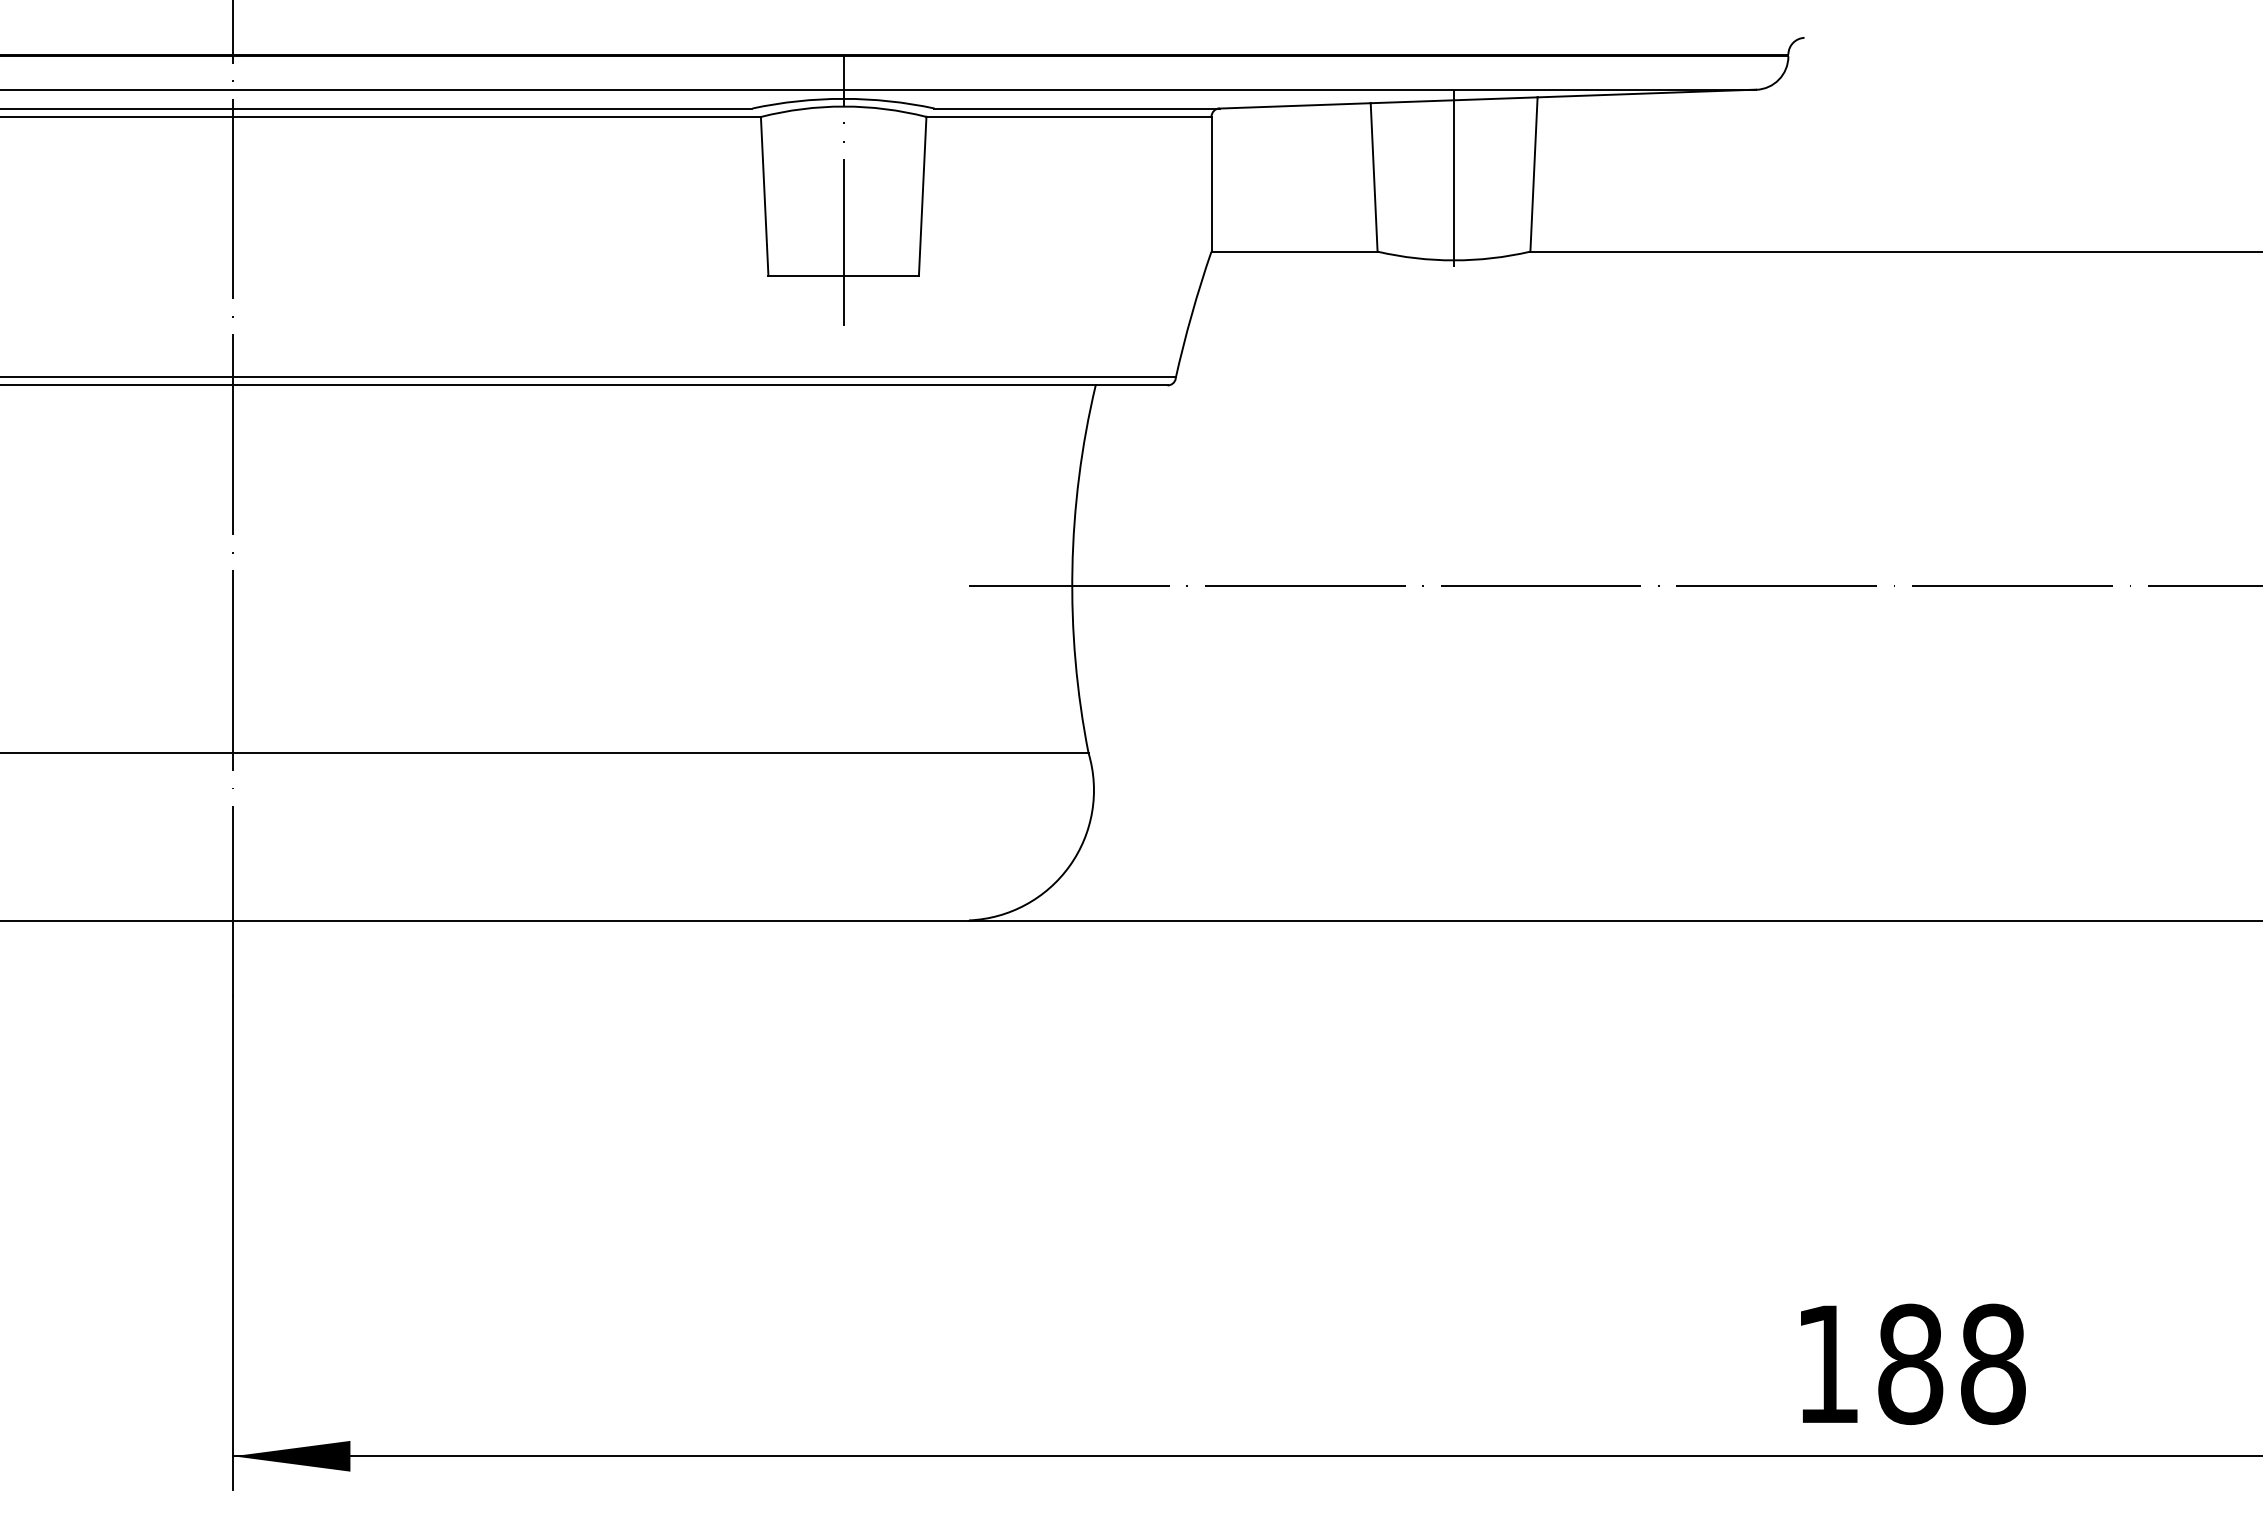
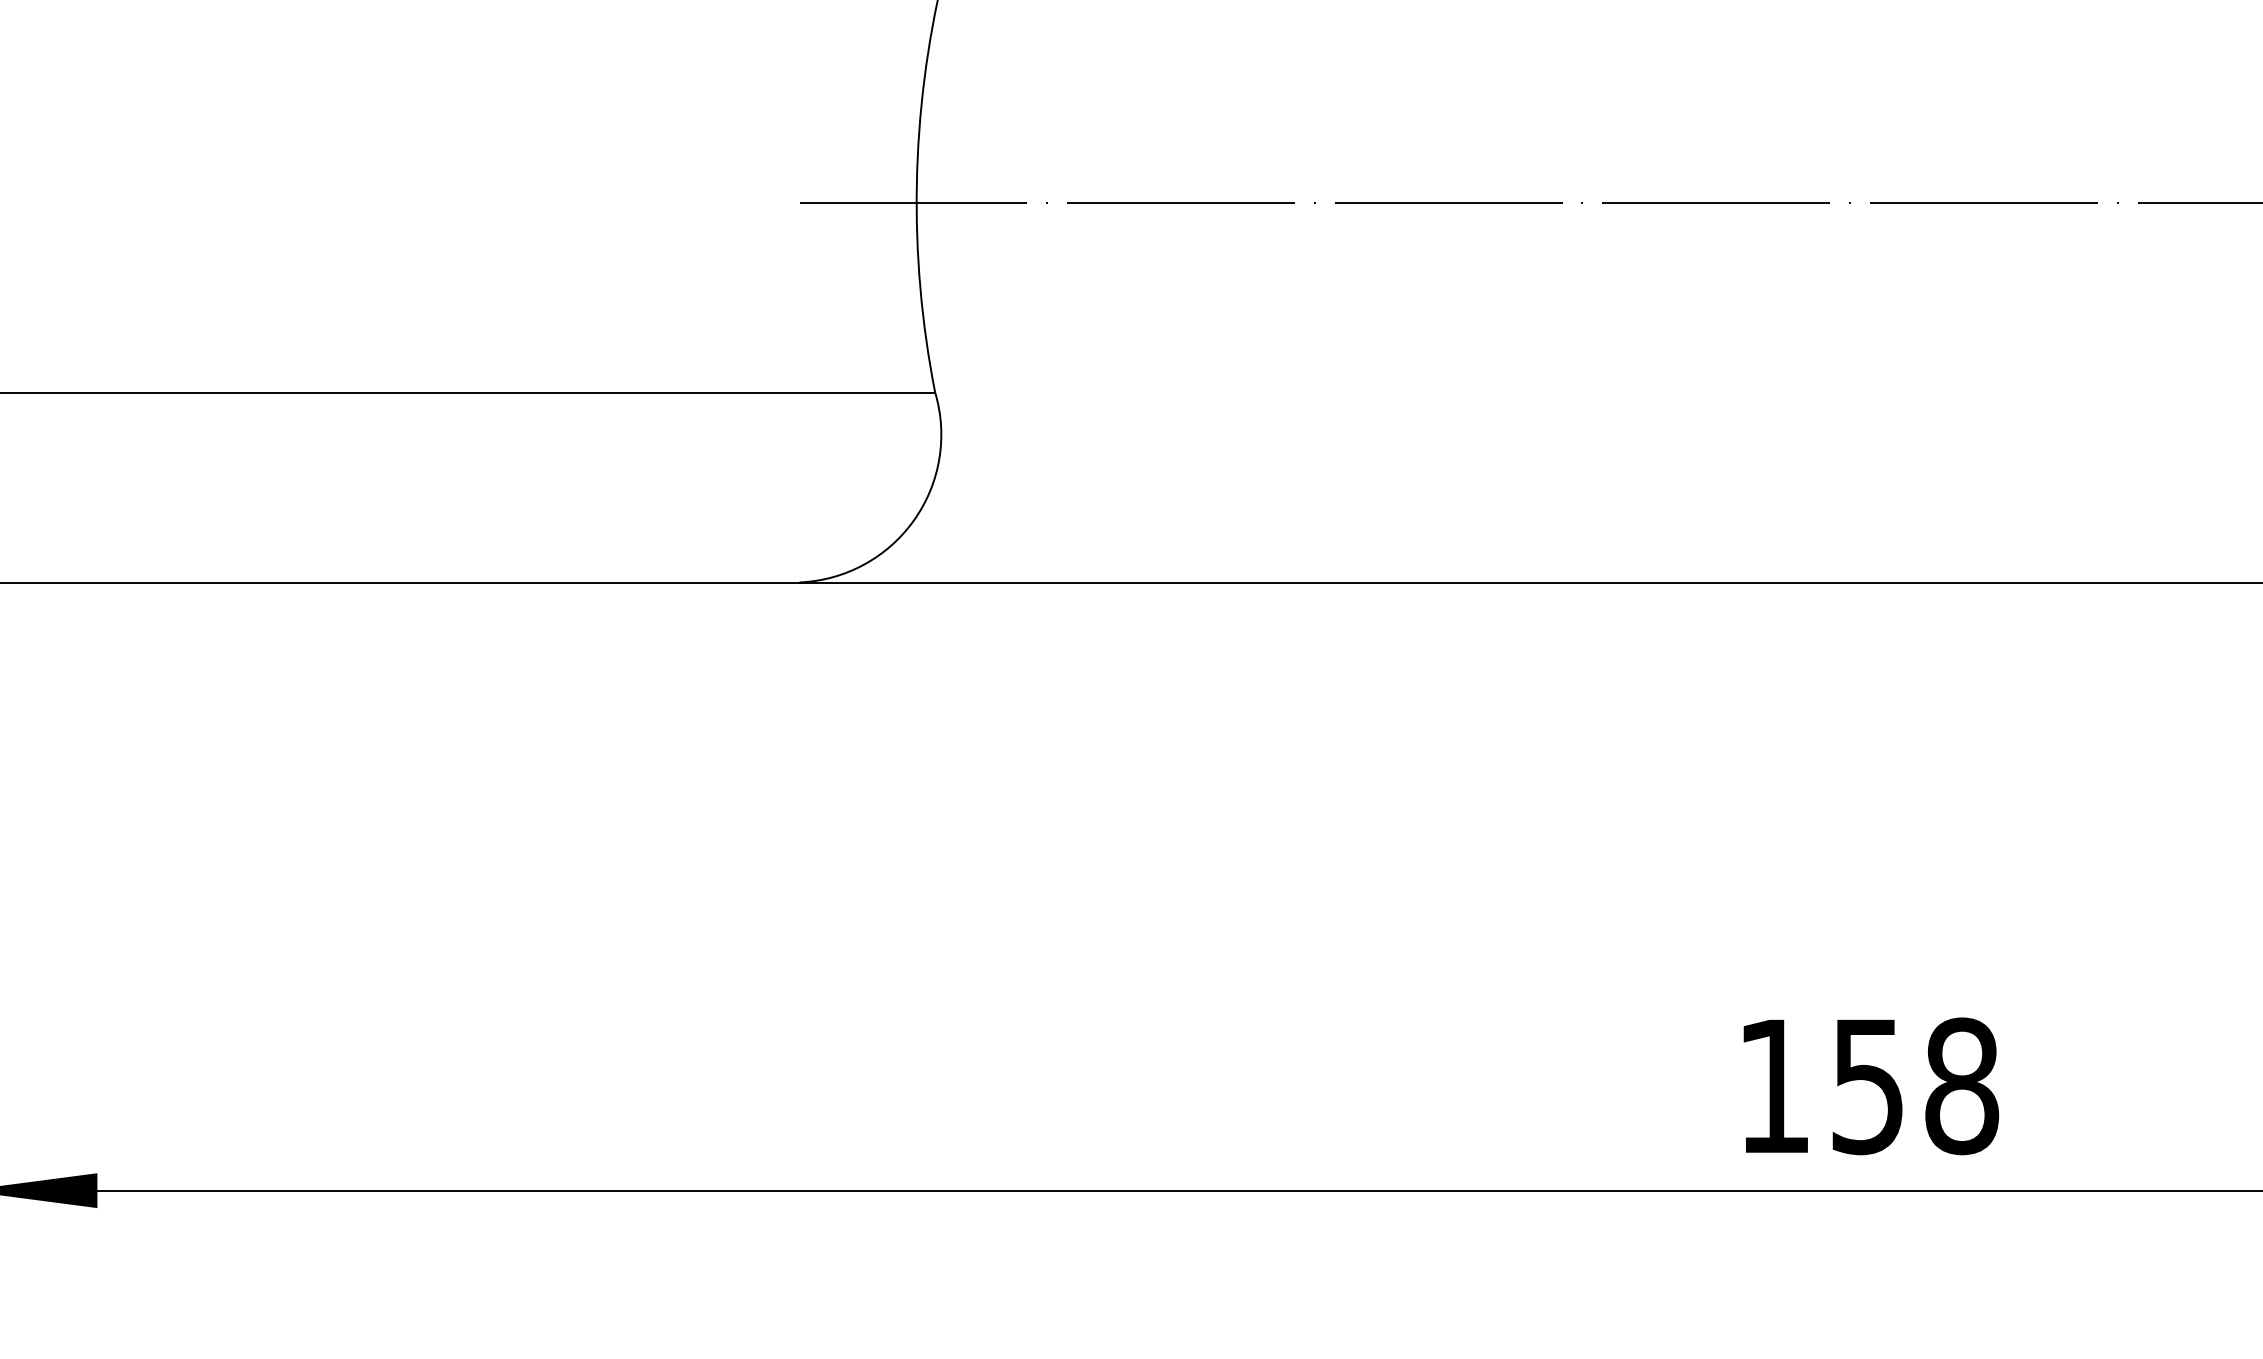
text: (1910, 1364) -> (1868, 1086), 188 -> 158

